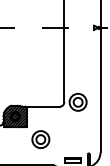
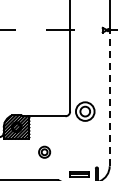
line: (100, 90) -> (109, 98), solid -> dashed
part: (40, 139) -> (44, 152), size x0.6

